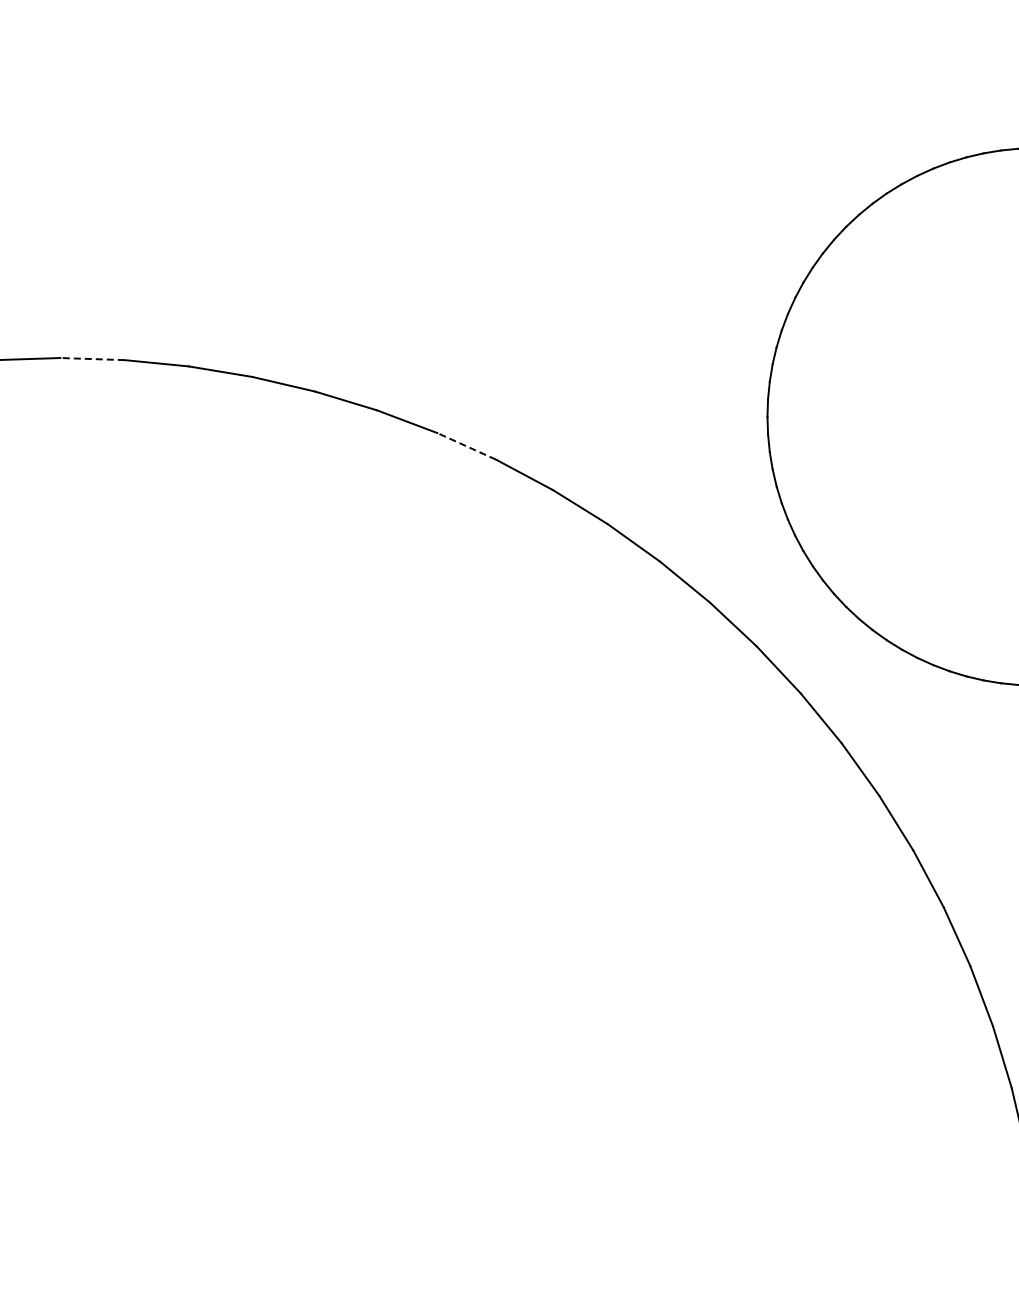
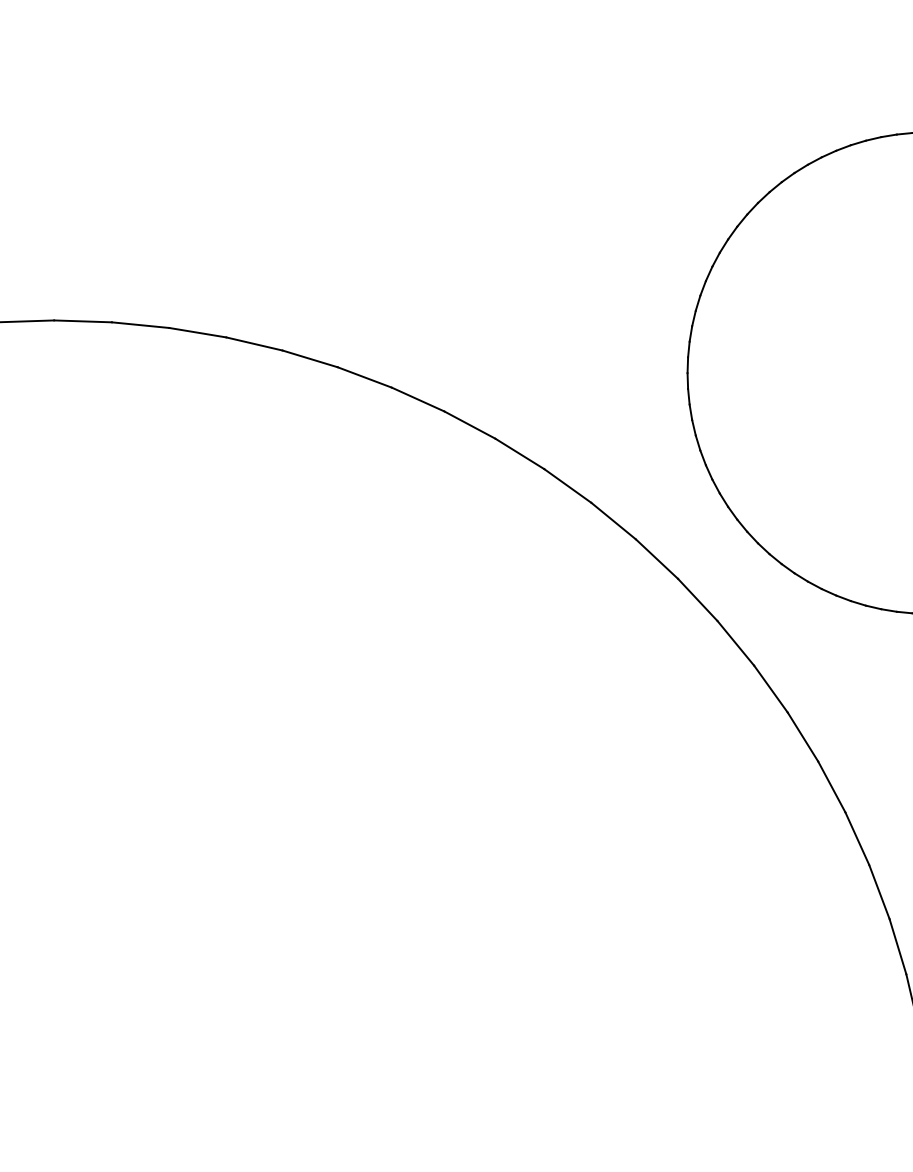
line: (92, 359) -> (82, 321), dashed -> solid
line: (466, 446) -> (417, 399), dashed -> solid

